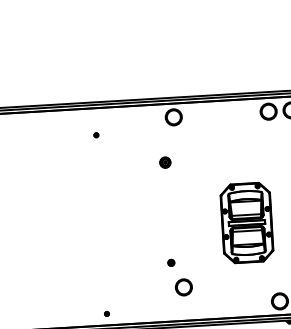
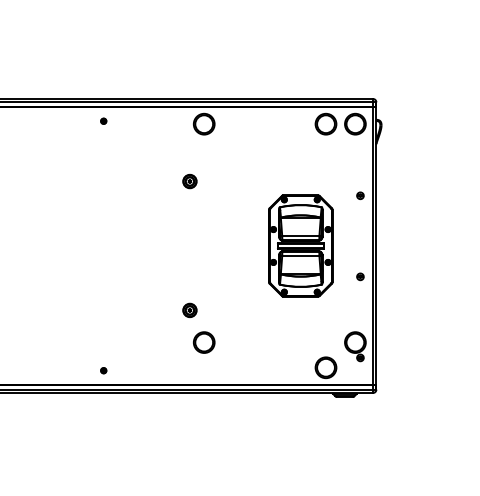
part: (96, 134) -> (103, 120), moved
part: (246, 222) -> (300, 245), moved
part: (170, 262) -> (189, 309), size x1.67

